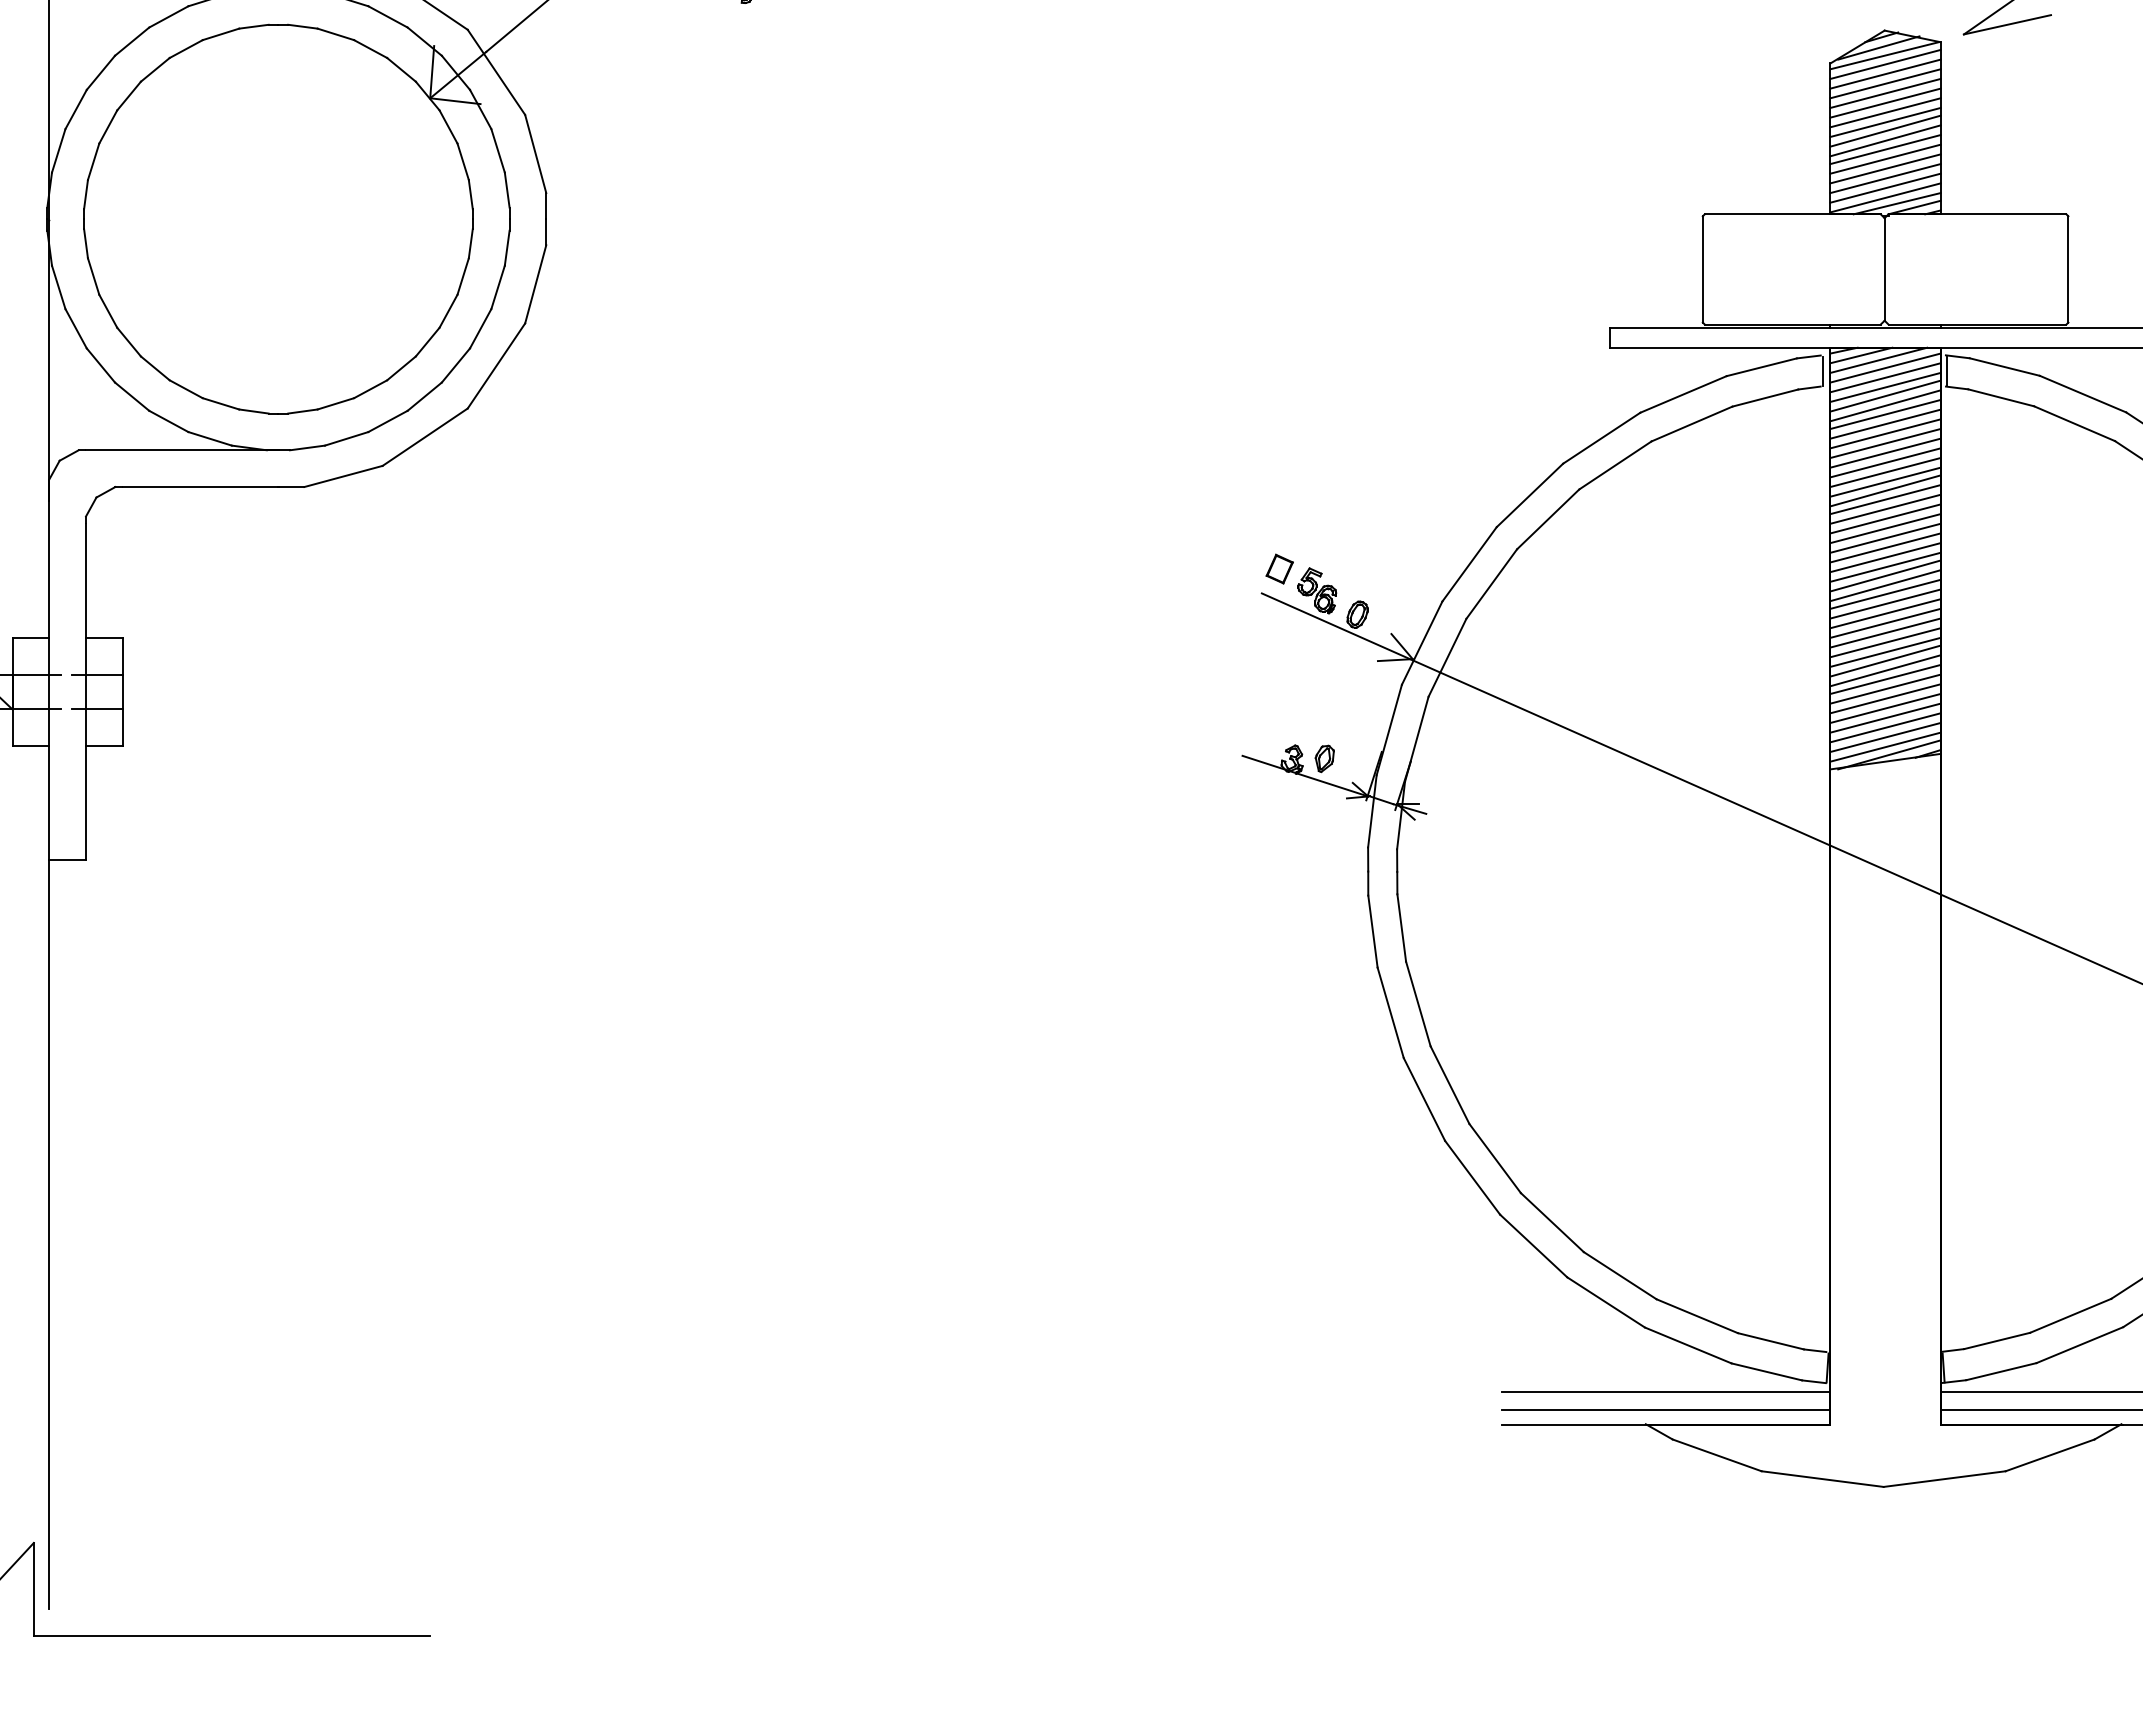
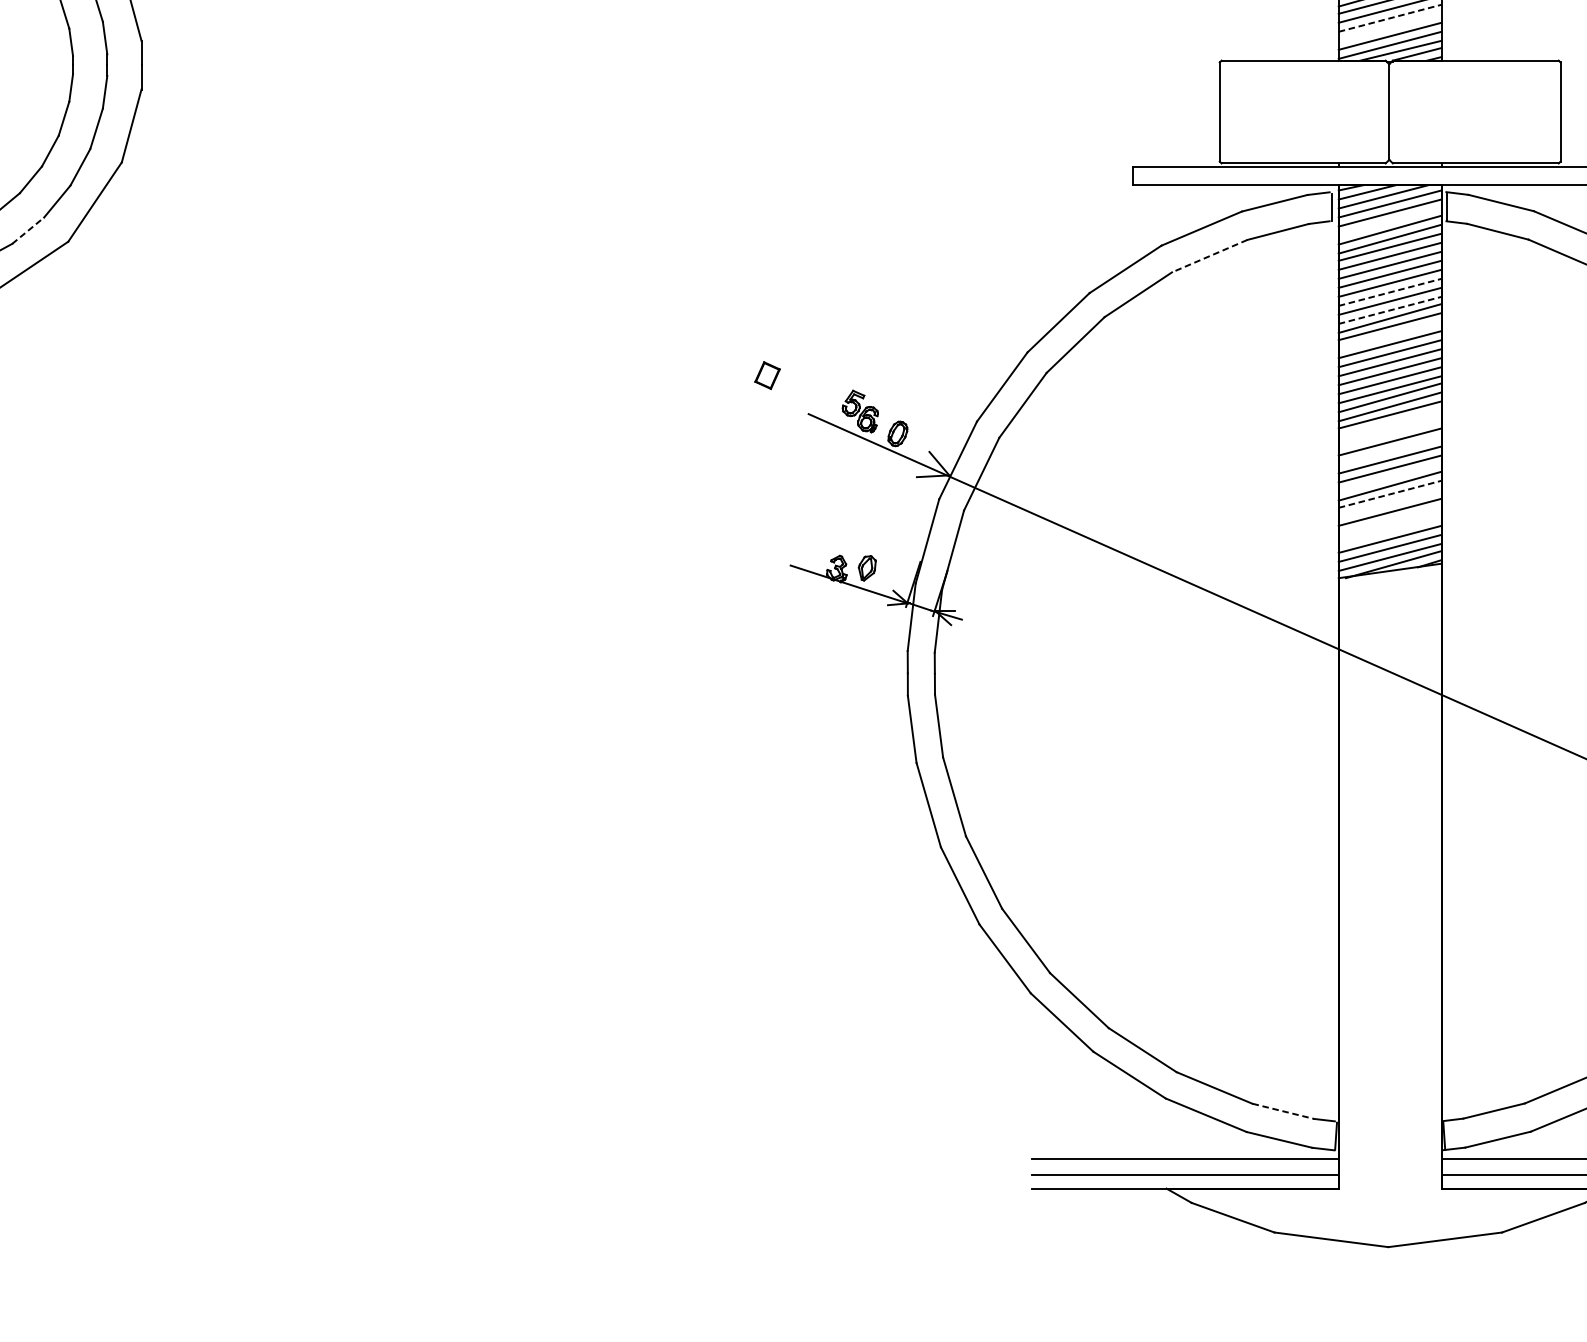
line: (1885, 168) -> (1390, 17), solid -> dashed
line: (1885, 178) -> (1390, 27), removed
line: (1885, 386) -> (1390, 221), removed
line: (425, 396) -> (28, 230), solid -> dashed
line: (1691, 424) -> (1209, 256), solid -> dashed
line: (1885, 462) -> (1390, 292), solid -> dashed
line: (1885, 482) -> (1390, 310), solid -> dashed
line: (1885, 508) -> (1390, 334), removed
part: (1279, 568) -> (767, 375), moved
line: (1885, 603) -> (1390, 423), removed
line: (1885, 613) -> (1390, 432), removed
line: (1885, 632) -> (1390, 450), removed
line: (1885, 660) -> (1390, 476), removed
line: (1885, 679) -> (1390, 494), solid -> dashed
line: (1885, 688) -> (1390, 502), removed
line: (1885, 707) -> (1390, 520), removed
line: (1885, 717) -> (1390, 529), removed
line: (1770, 1341) -> (1282, 1111), solid -> dashed

